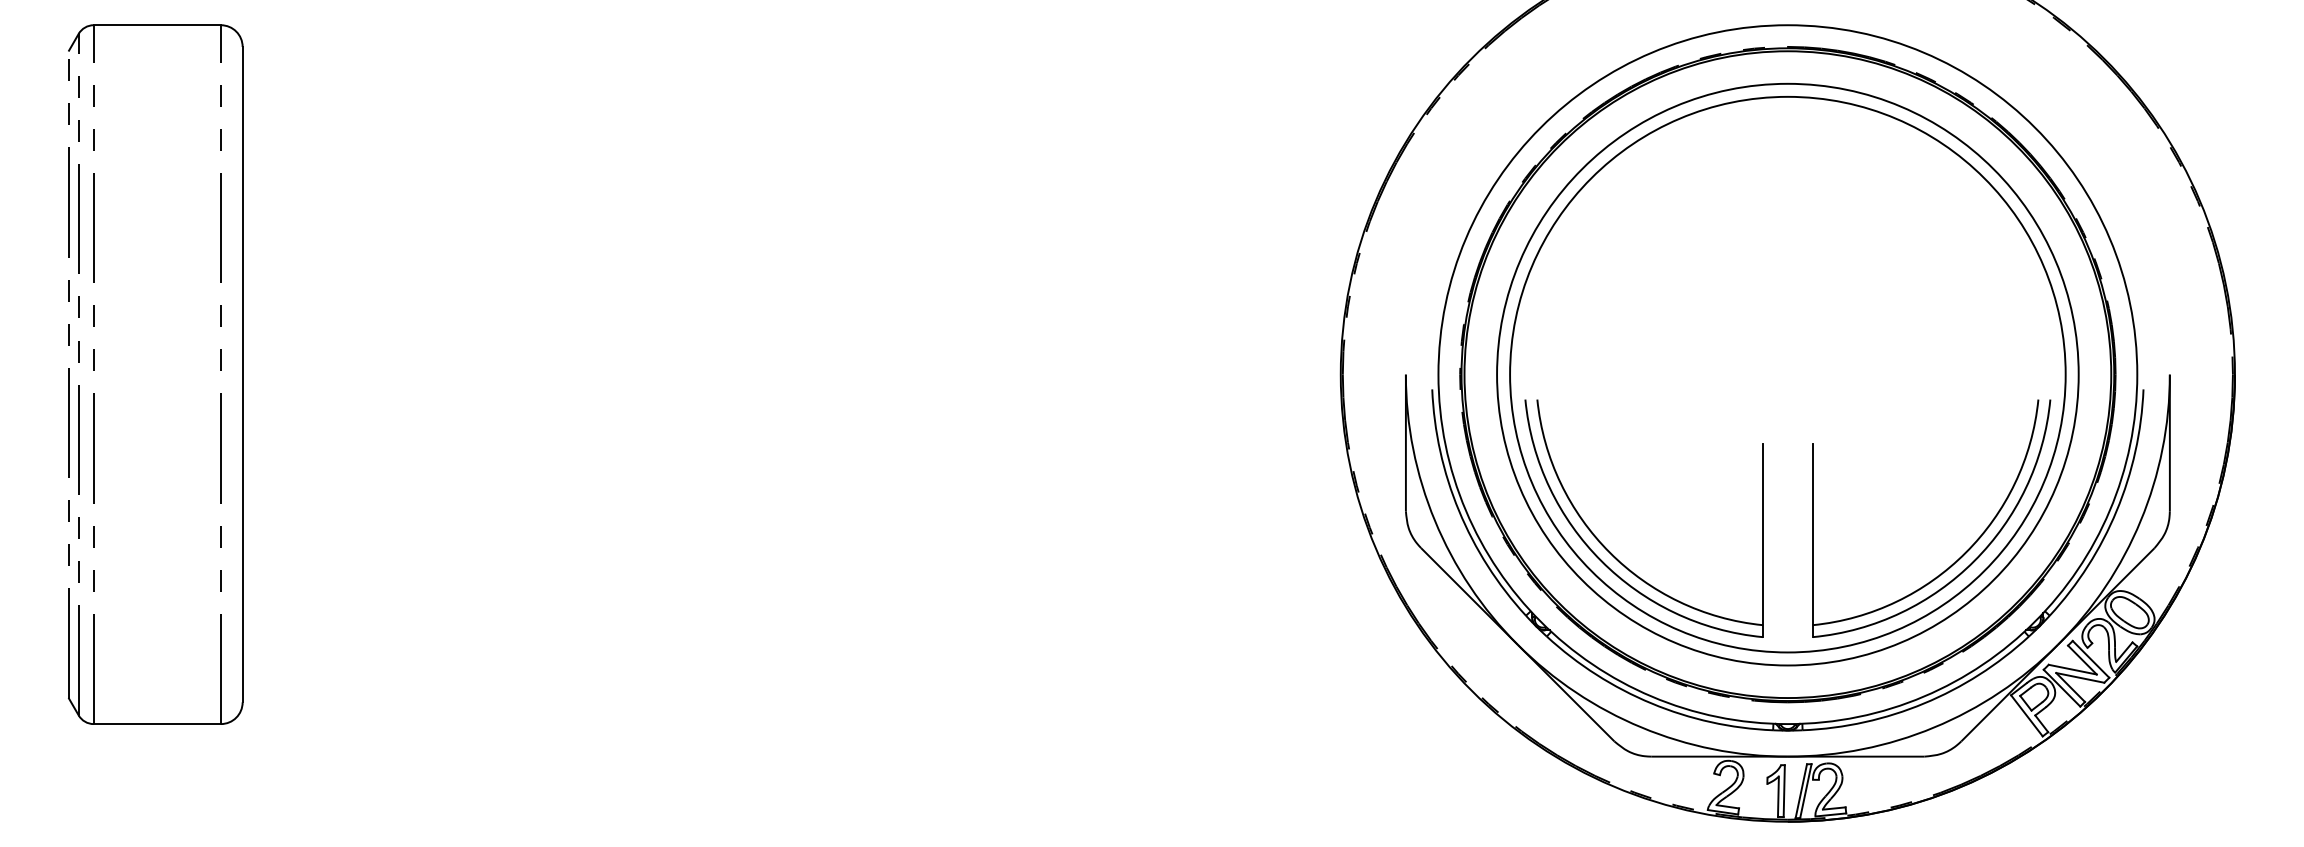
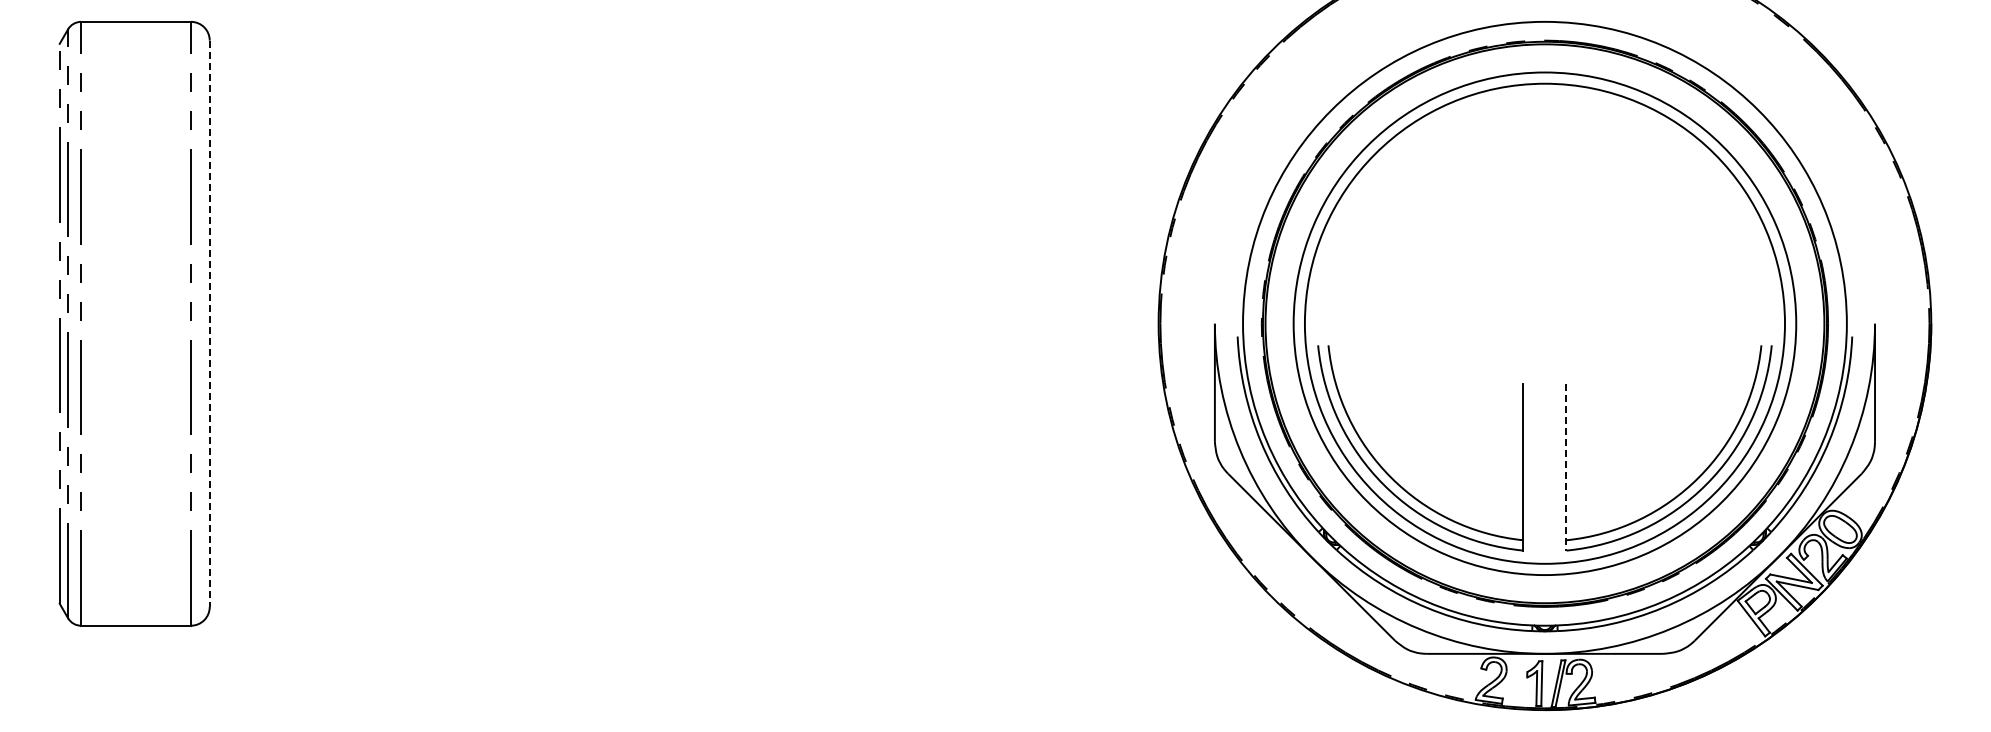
line: (242, 375) -> (209, 324), solid -> dashed
line: (1812, 540) -> (1566, 467), solid -> dashed

